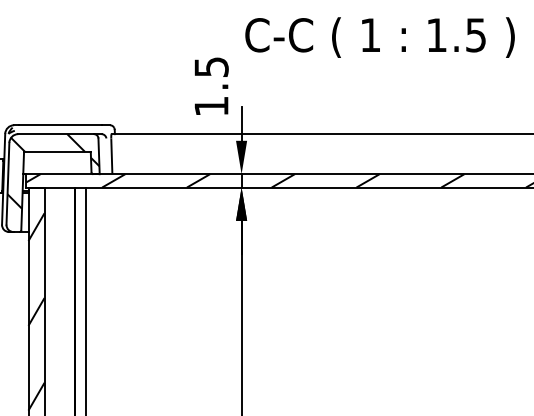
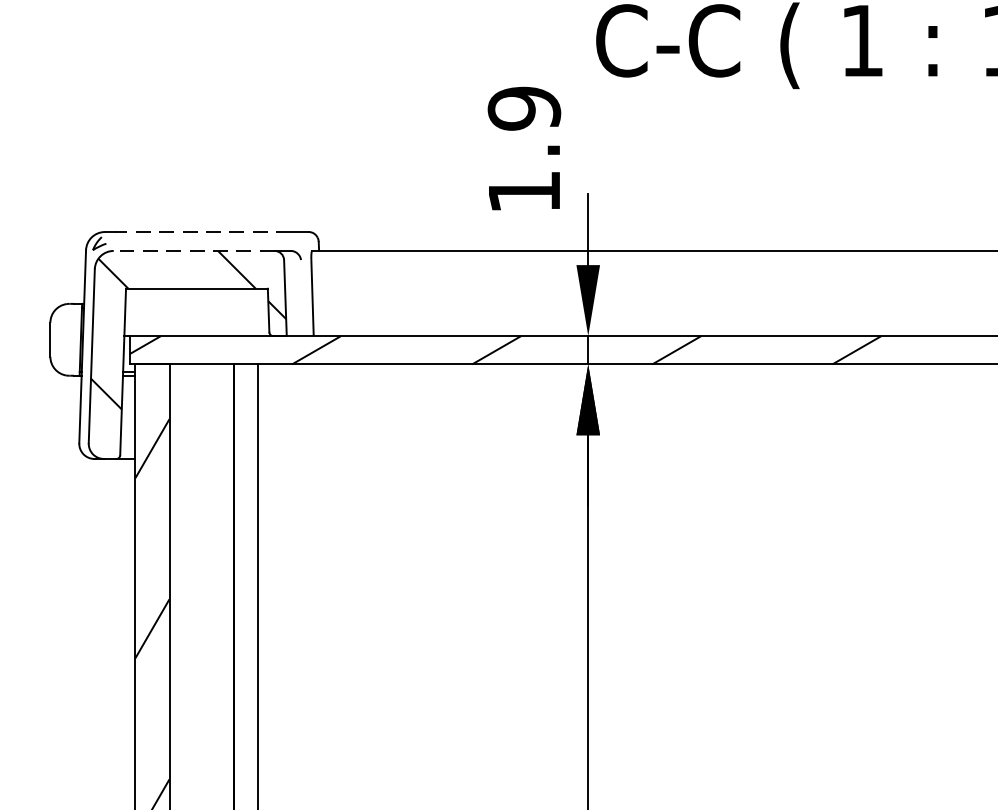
text: (211, 67) -> (524, 109), 1.5 -> 1.9
line: (59, 125) -> (201, 232), solid -> dashed
line: (56, 134) -> (194, 251), solid -> dashed

